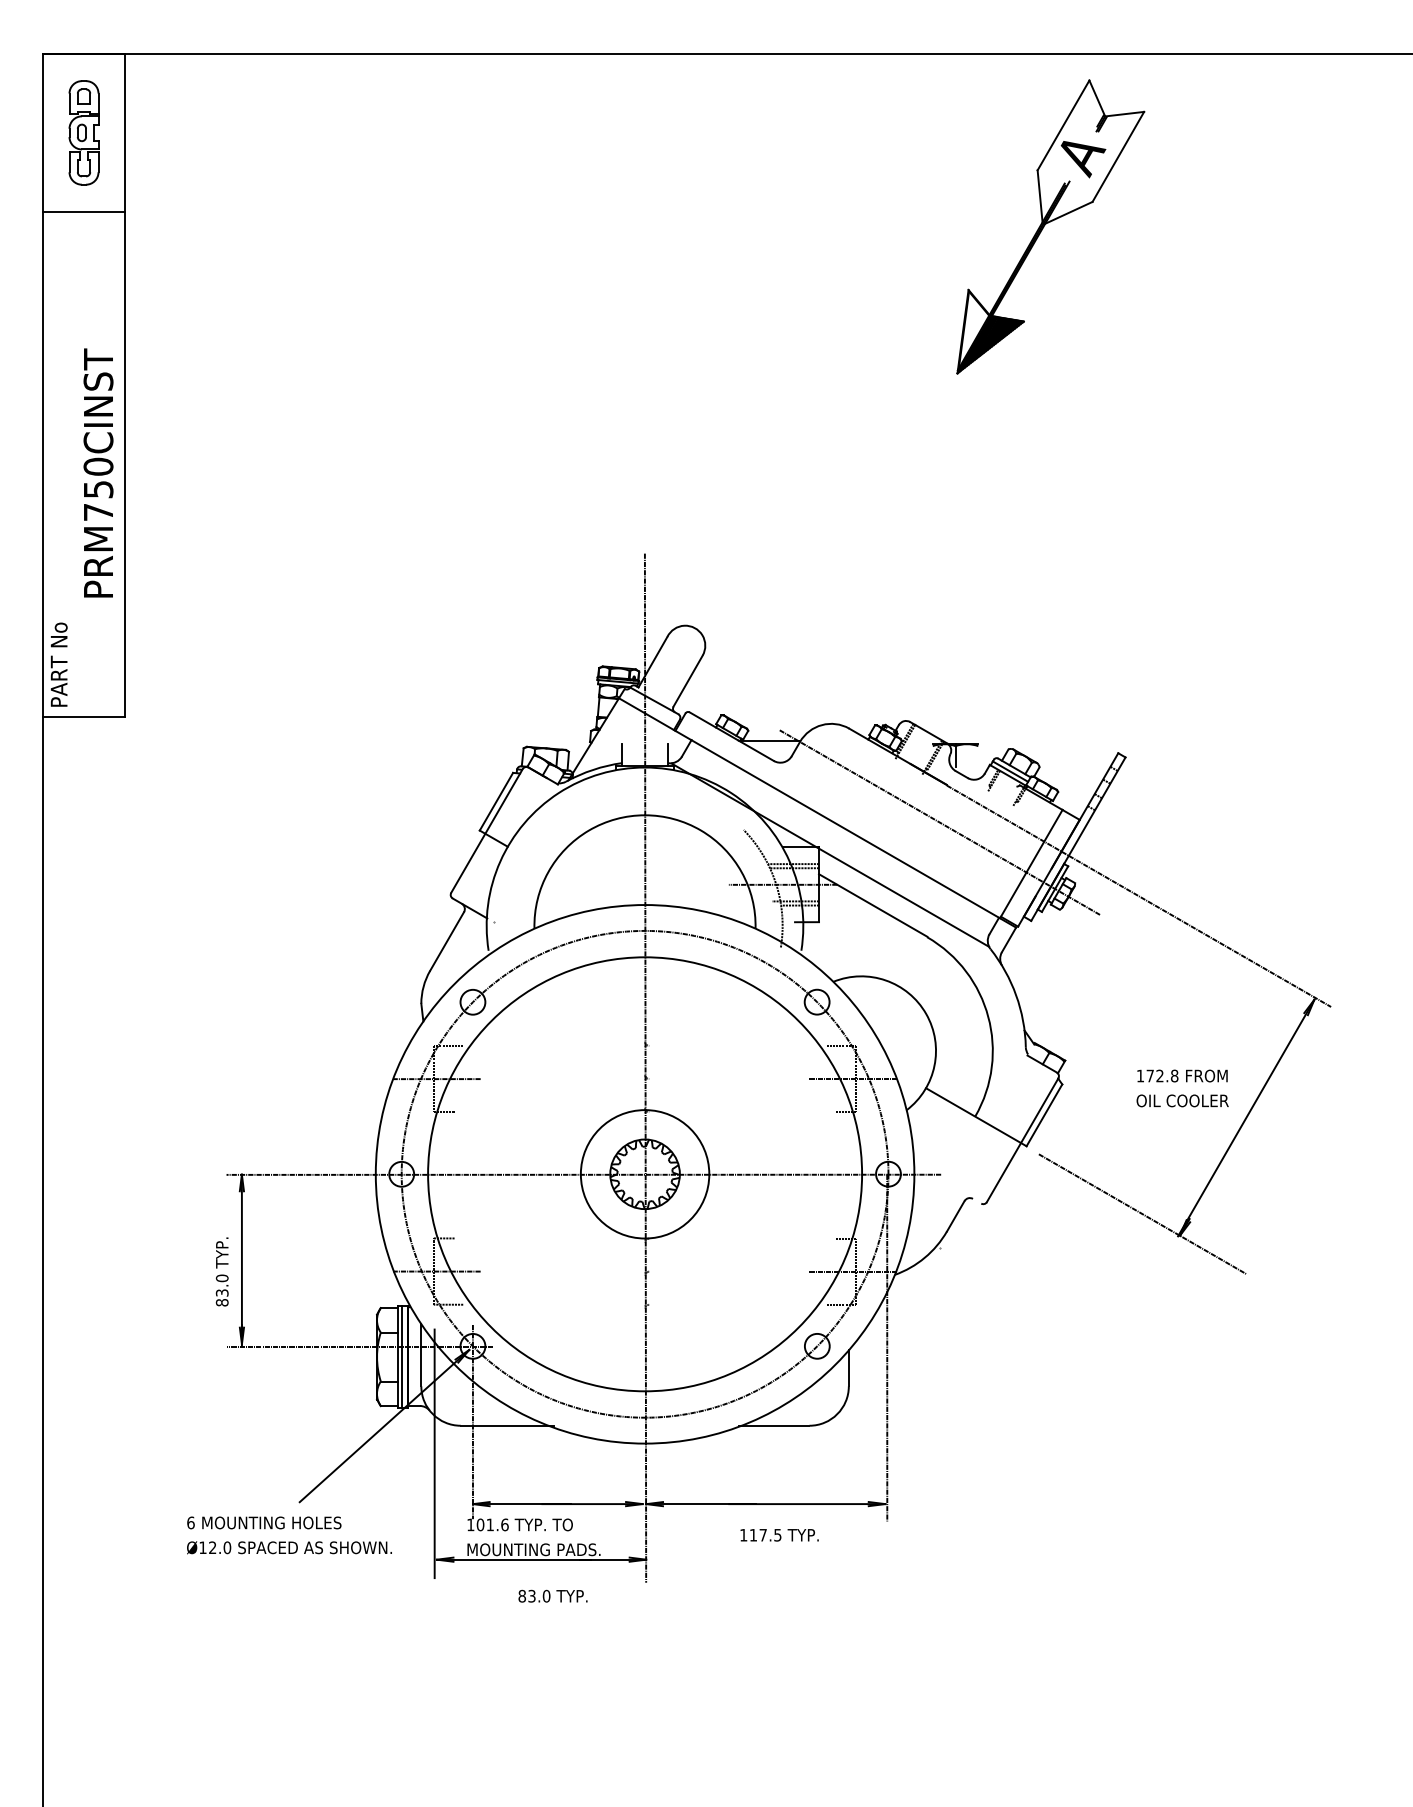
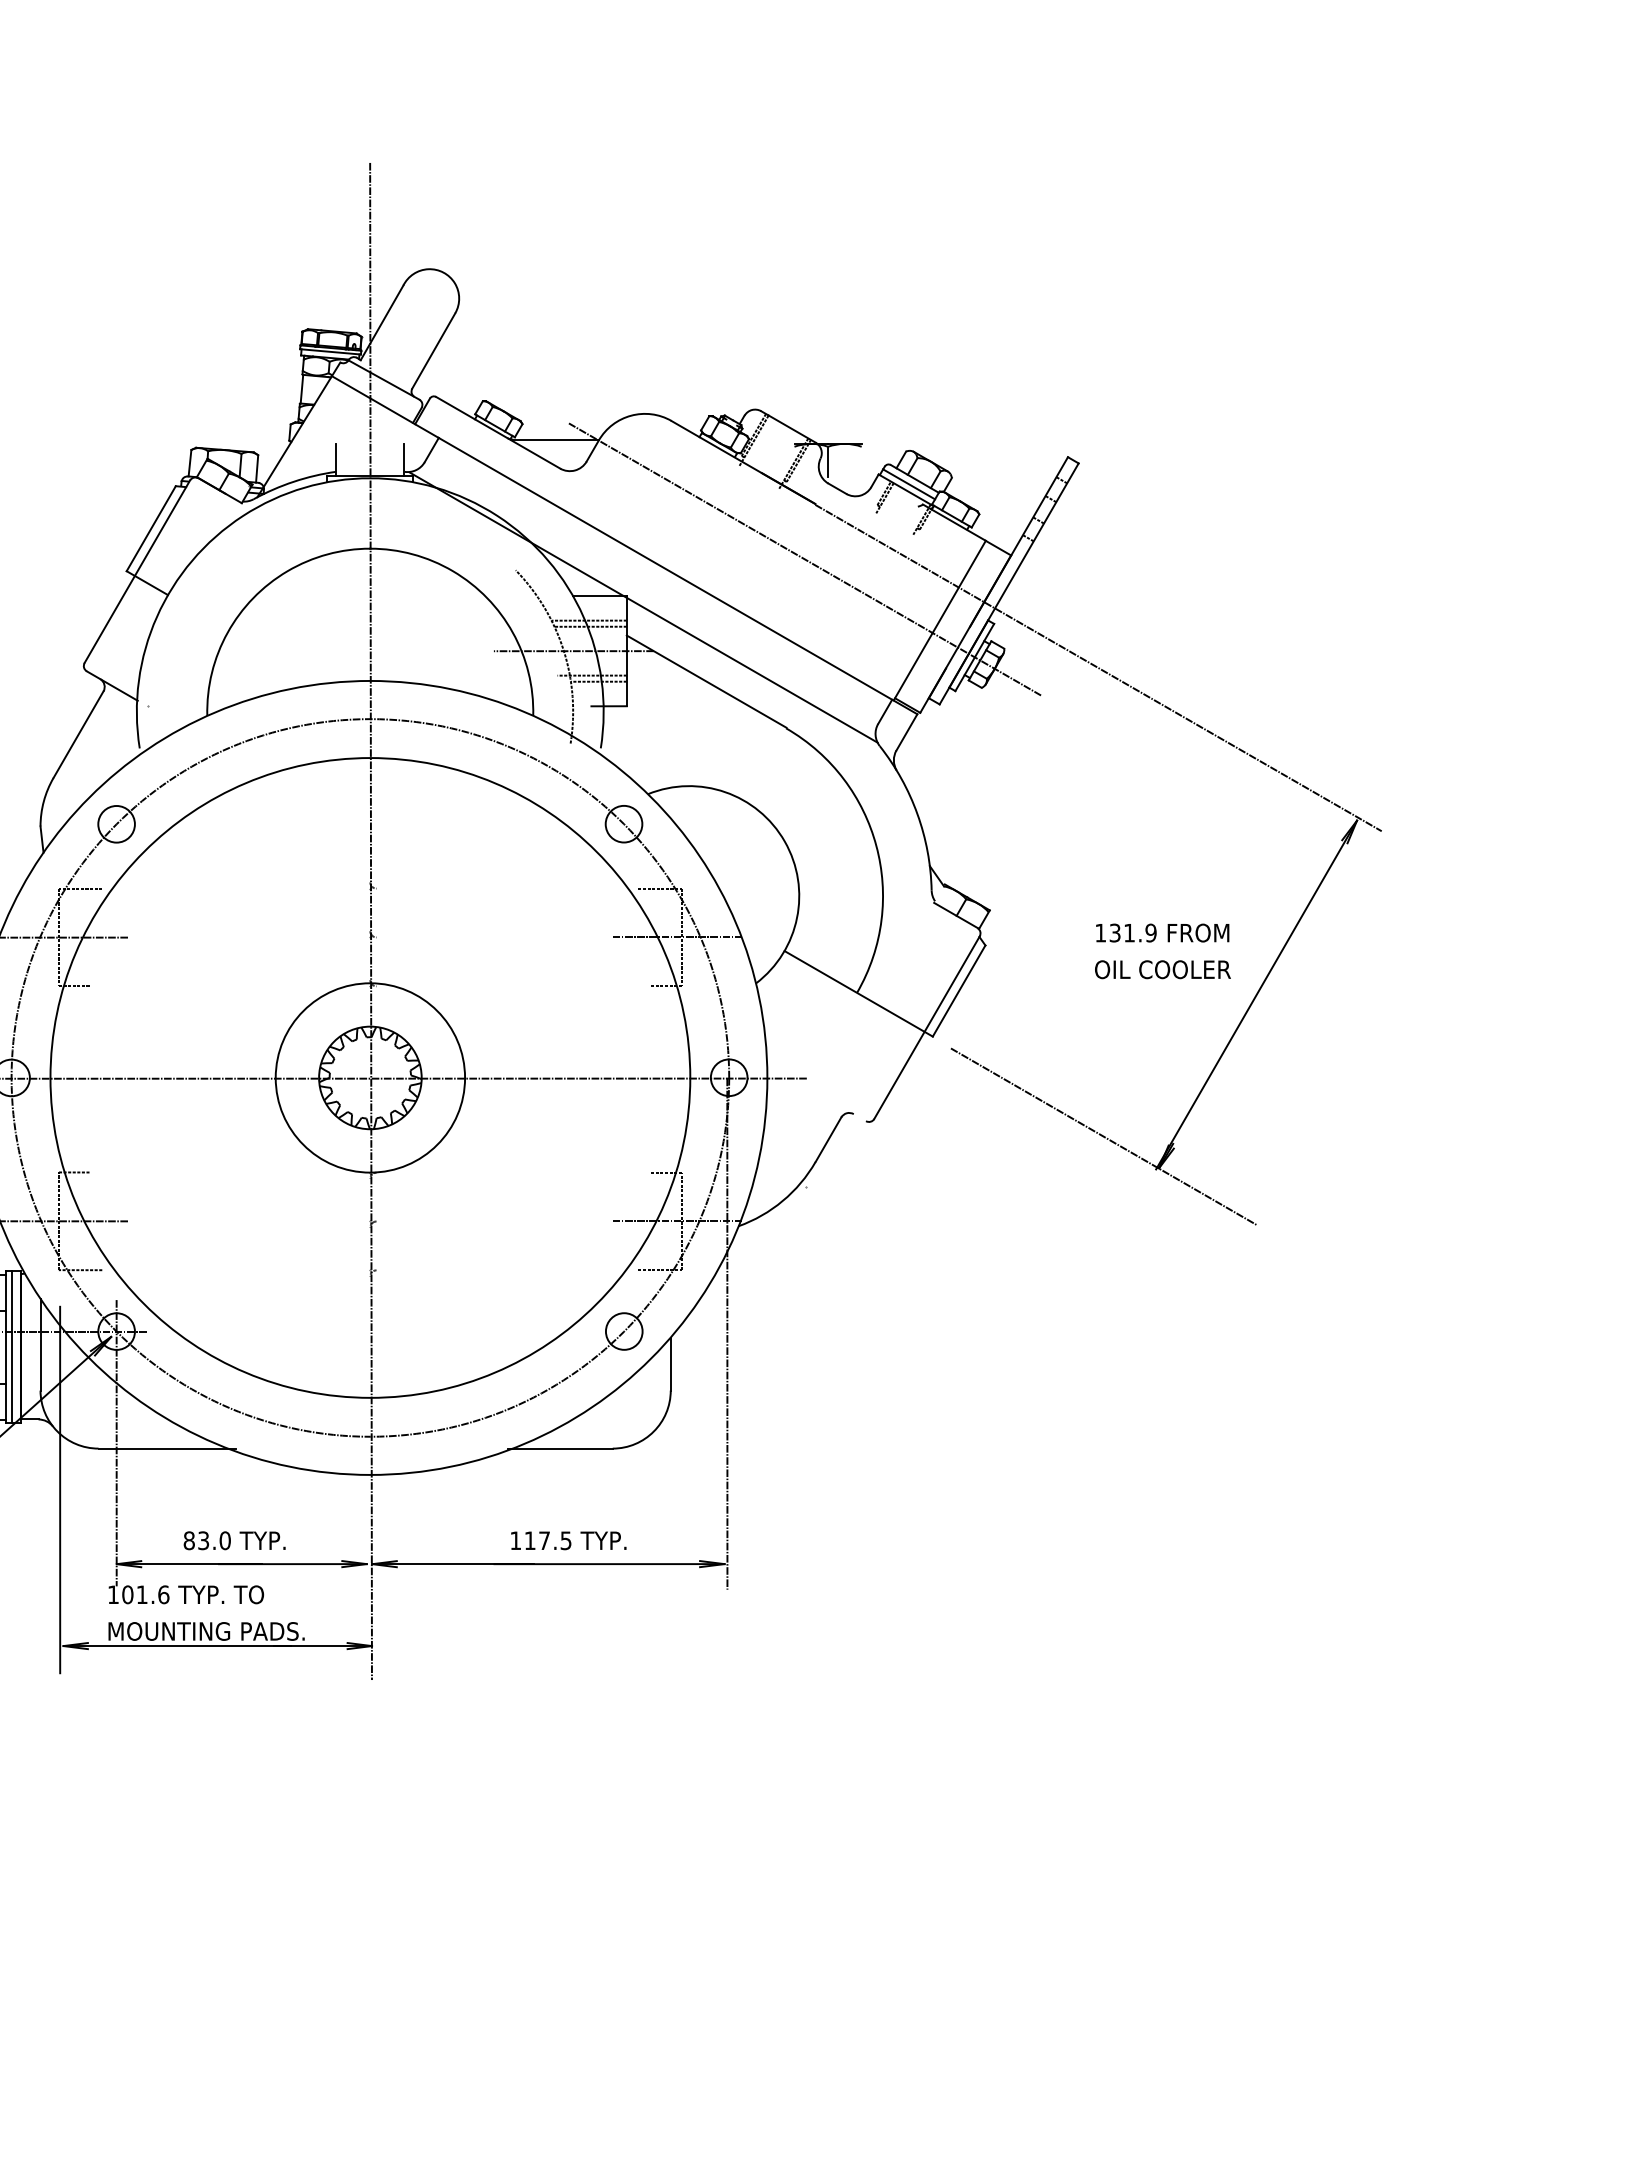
text: (1162, 1075) -> (1133, 932), 172.8 -> 131.9
text: (779, 1535) -> (568, 1541), moved
text: (552, 1595) -> (233, 1539), moved

